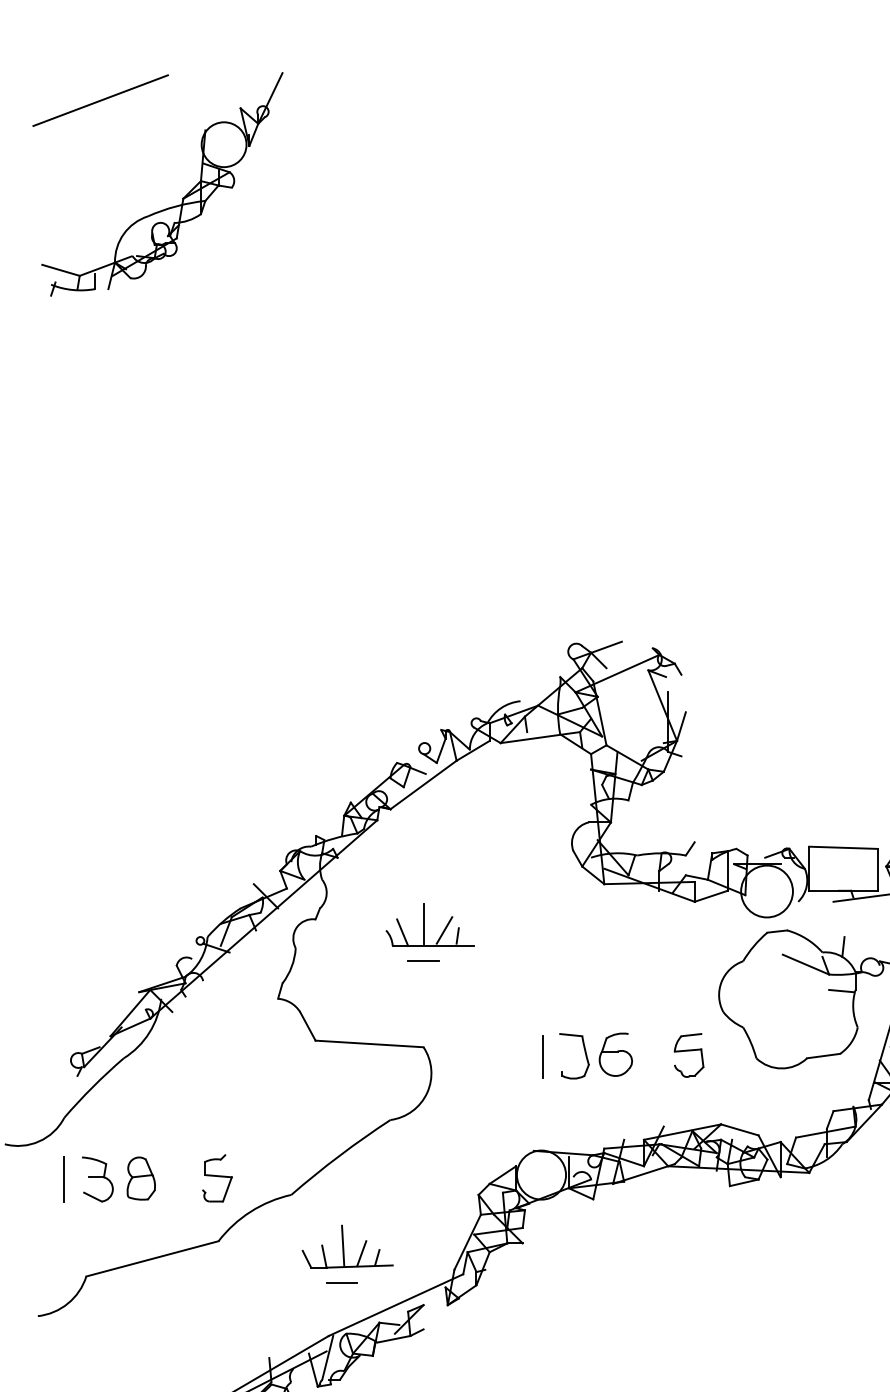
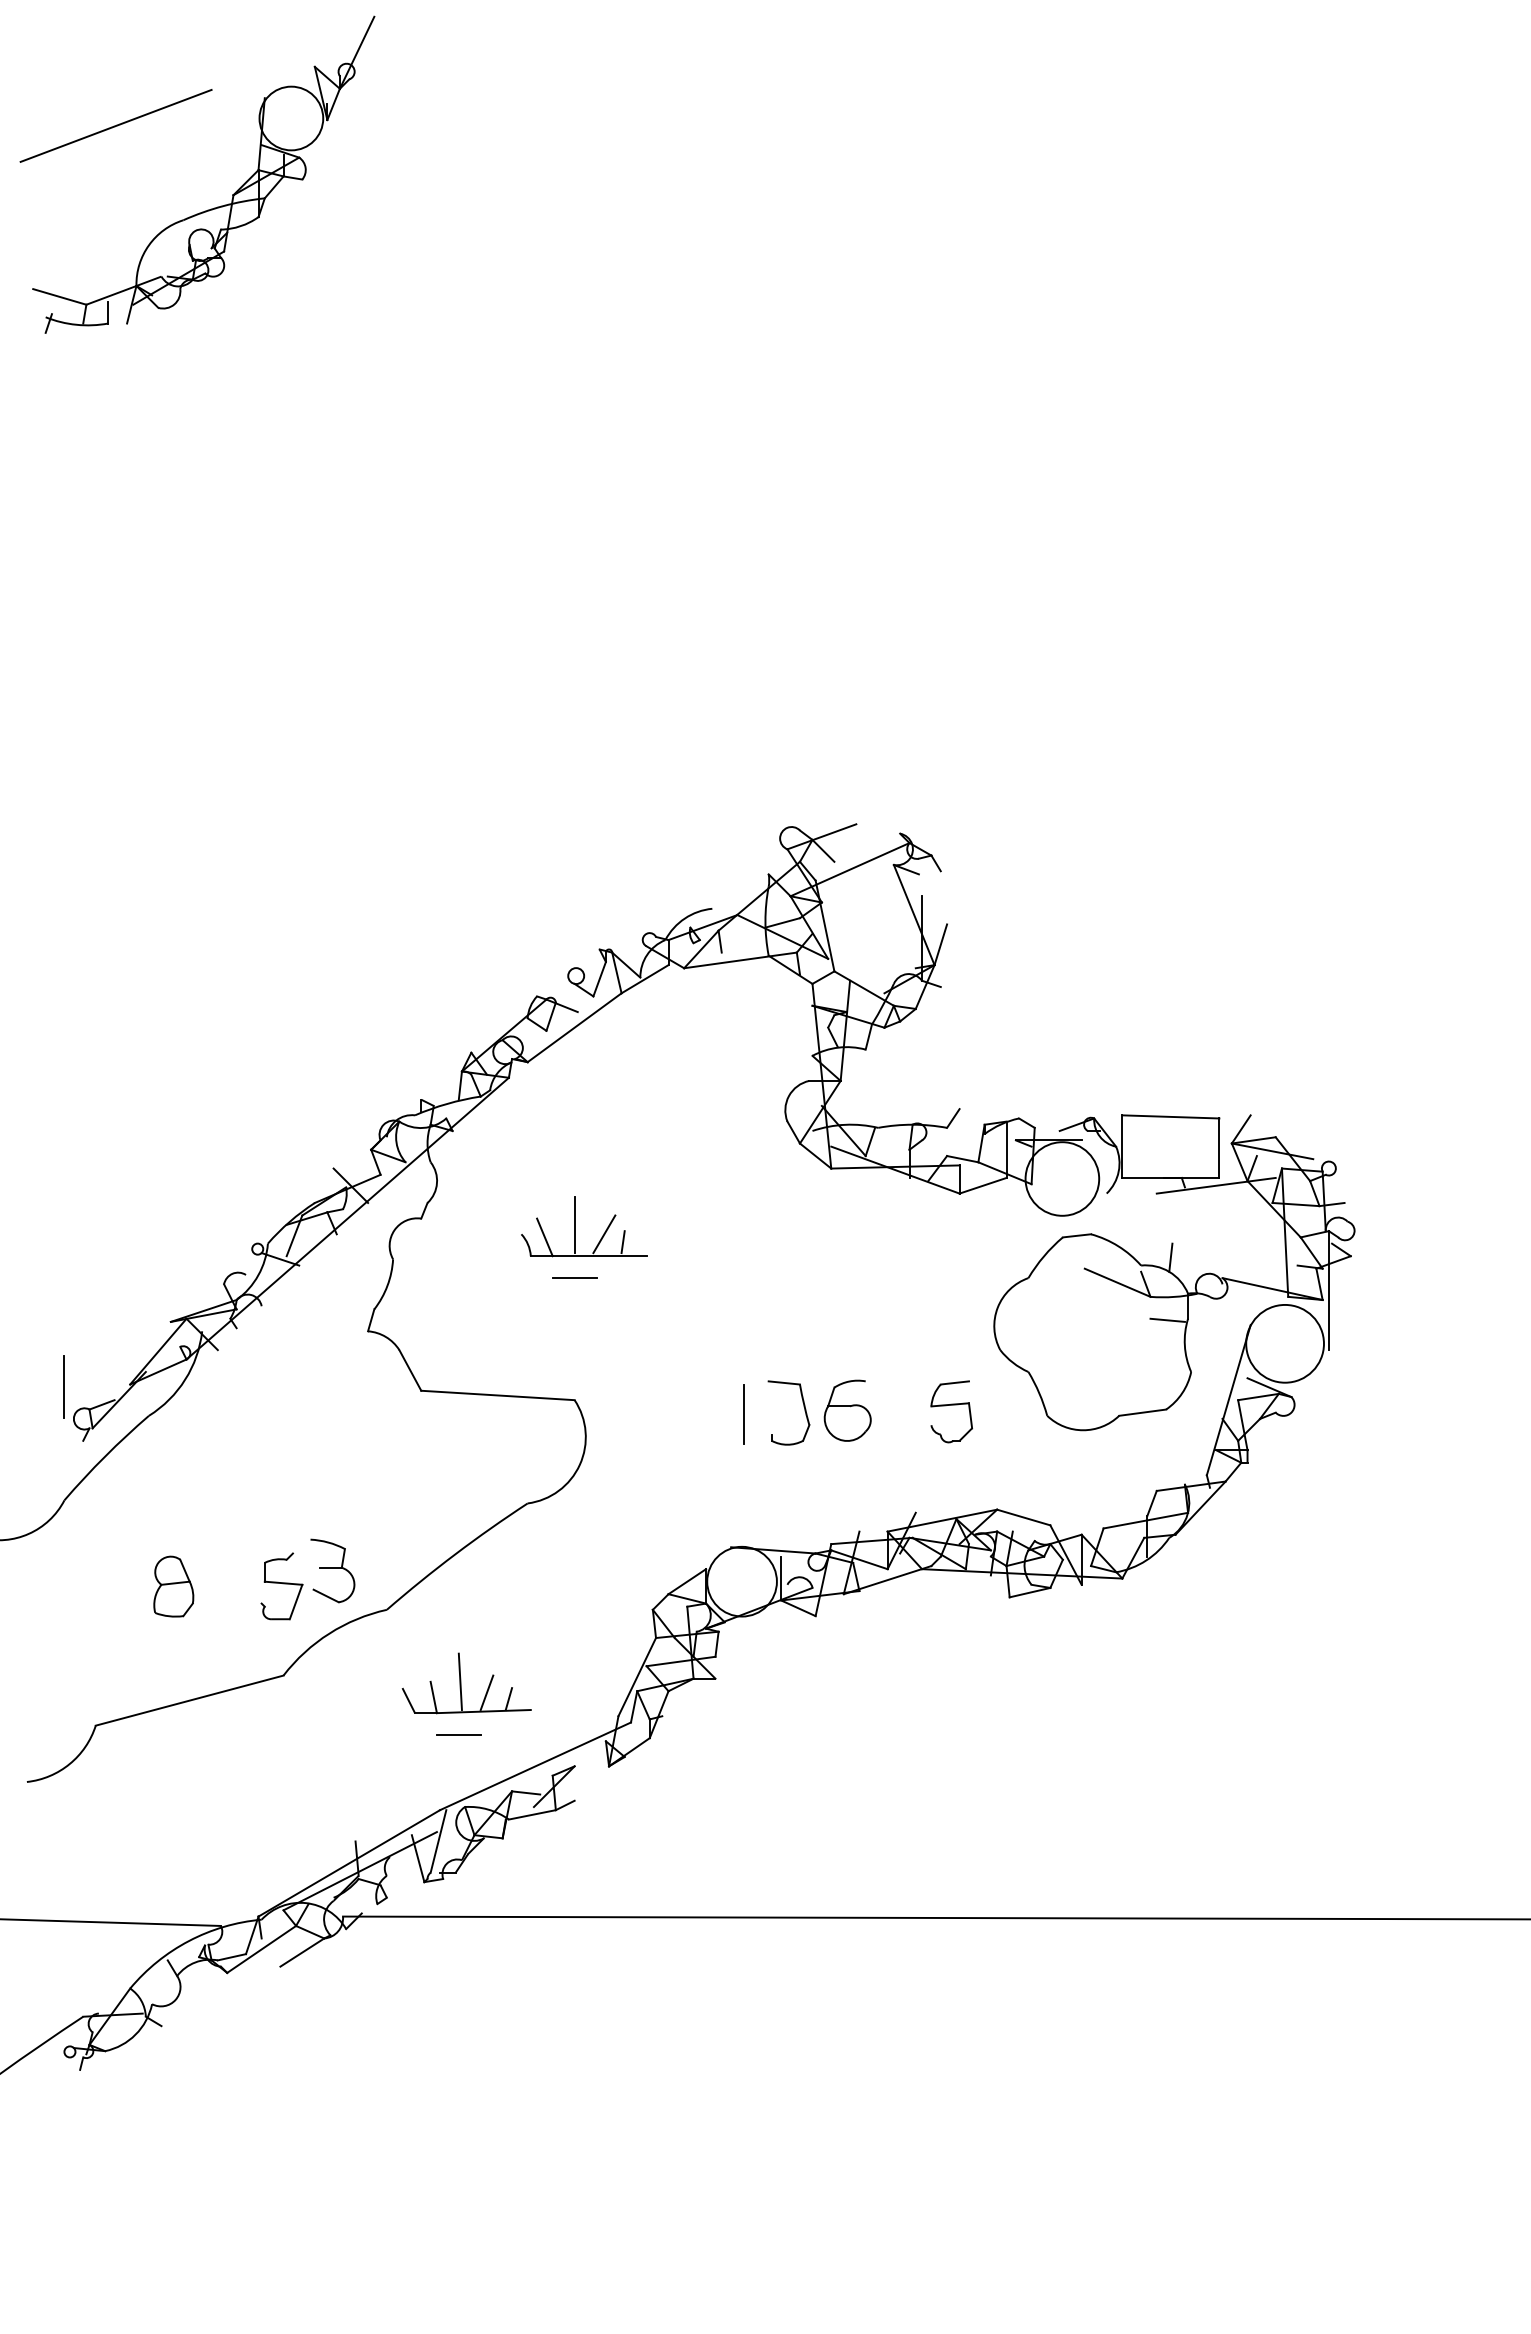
line: (100, 100) -> (115, 125), moved
line: (63, 1179) -> (63, 1386), moved
part: (97, 1179) -> (332, 1570), moved

